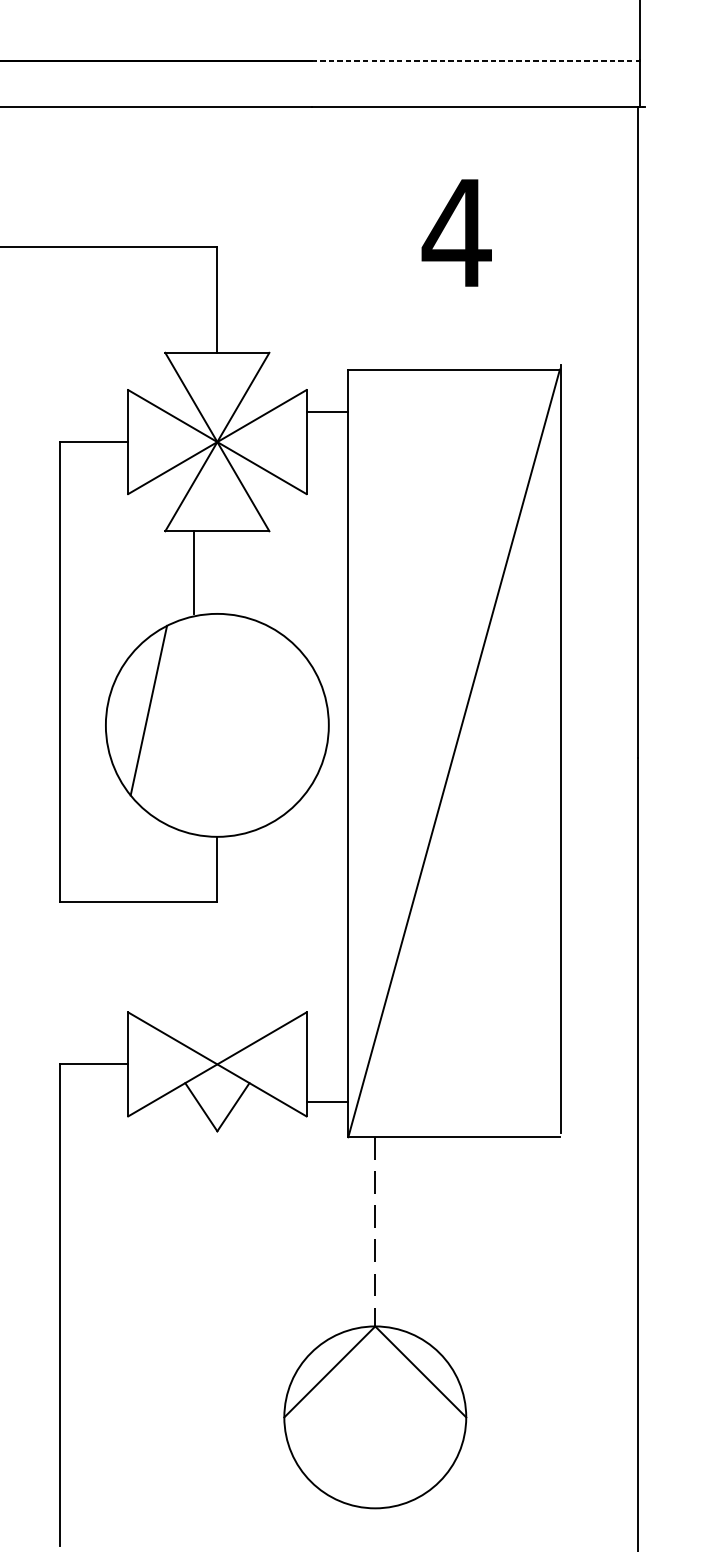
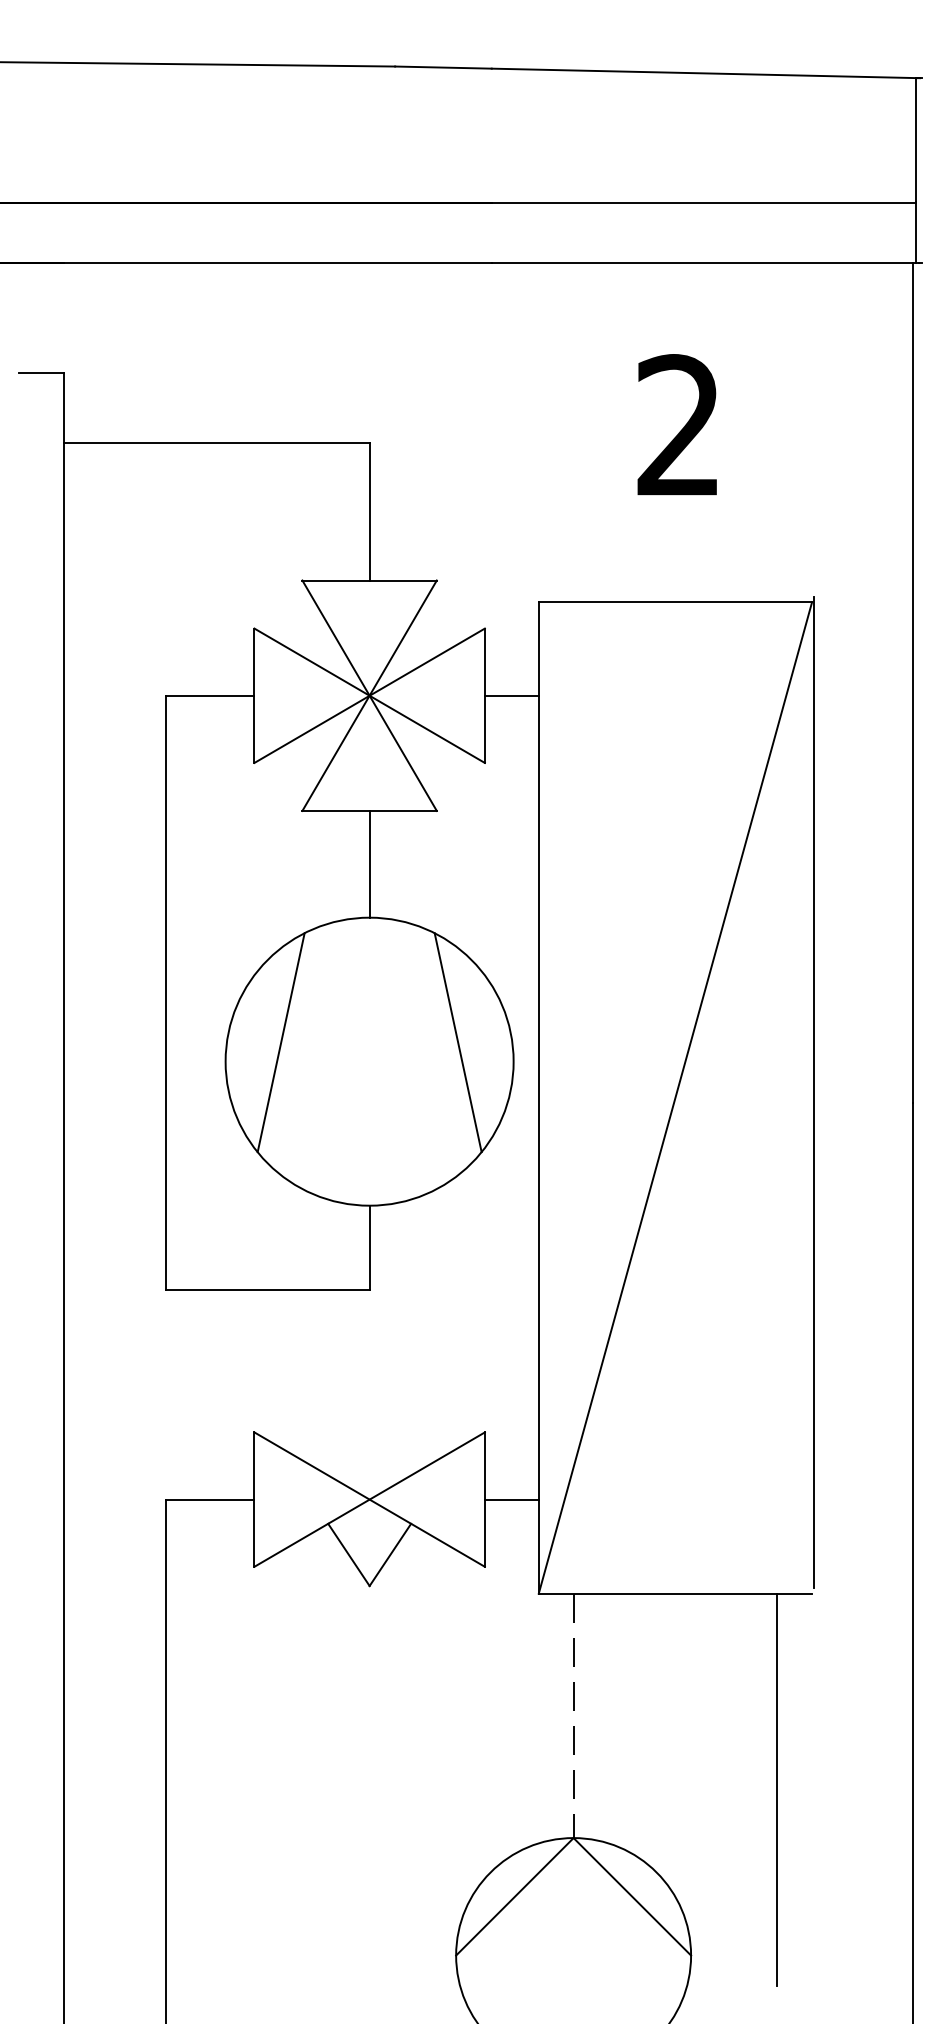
line: (476, 60) -> (704, 203), dashed -> solid
text: (456, 232) -> (678, 424), 4 -> 2
line: (327, 411) -> (511, 695), moved
line: (194, 571) -> (369, 863), moved
line: (285, 710) -> (457, 1042), added
line: (327, 1101) -> (511, 1499), moved
line: (533, 1288) -> (777, 1789), added

